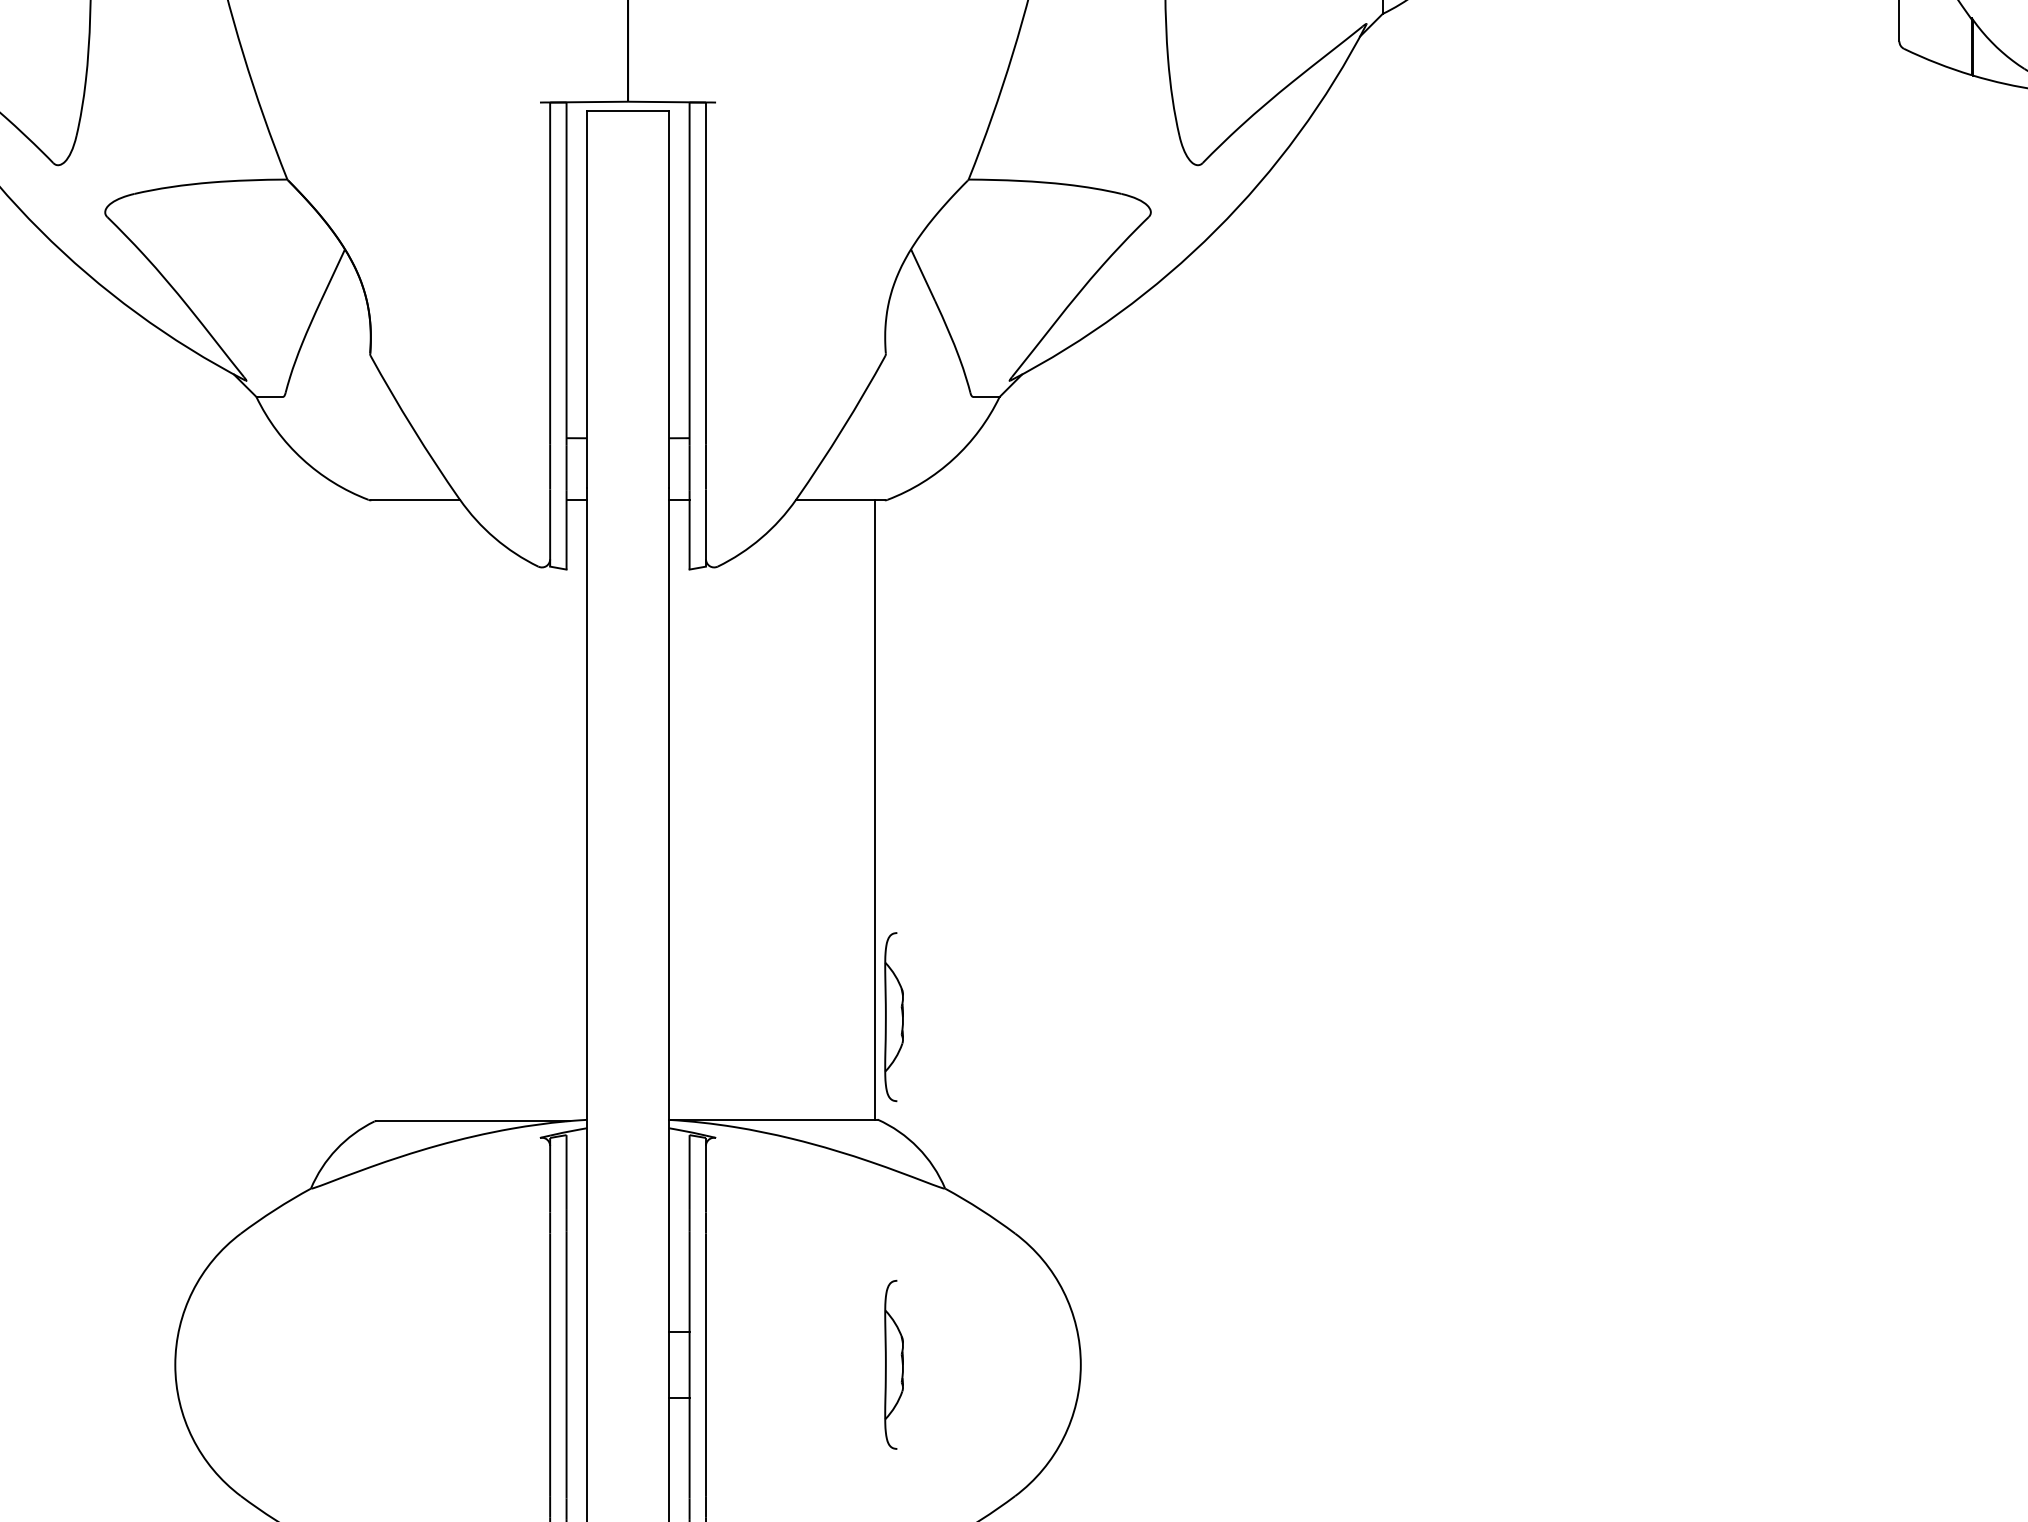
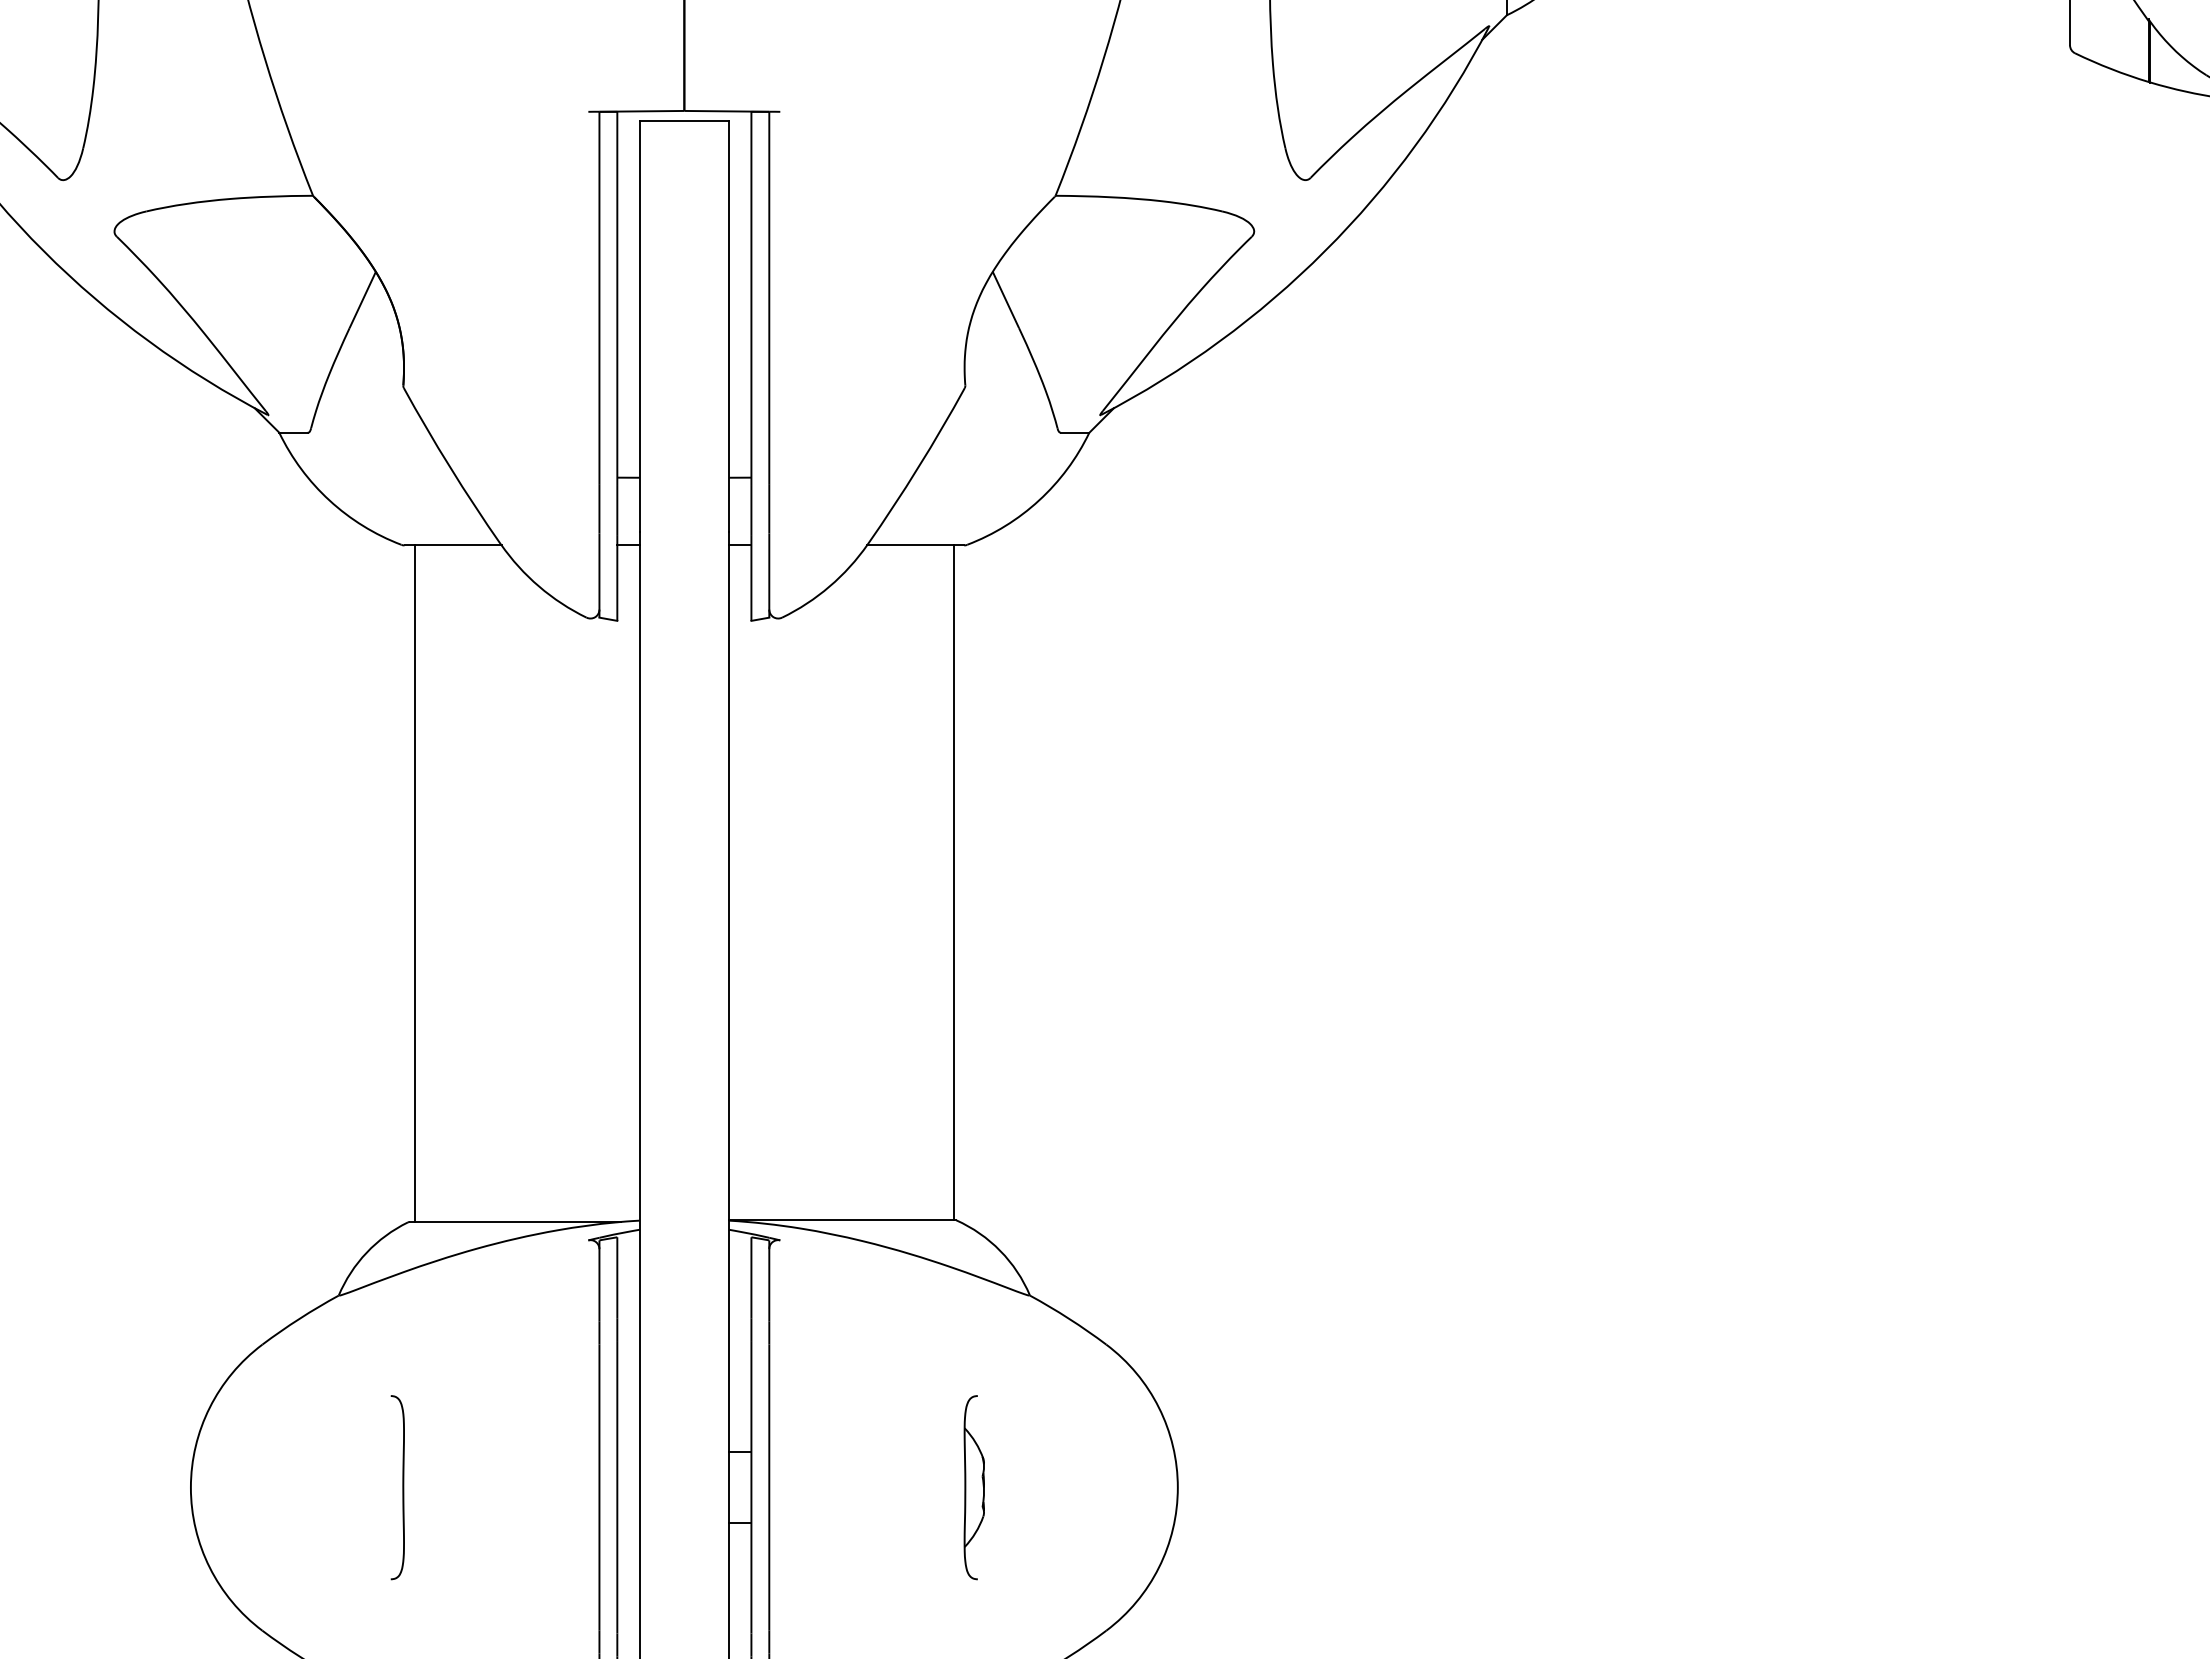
line: (380, 810) -> (414, 883), added
part: (893, 1016) -> (973, 1108), removed
curve: (369, 1364) -> (402, 1487), added

